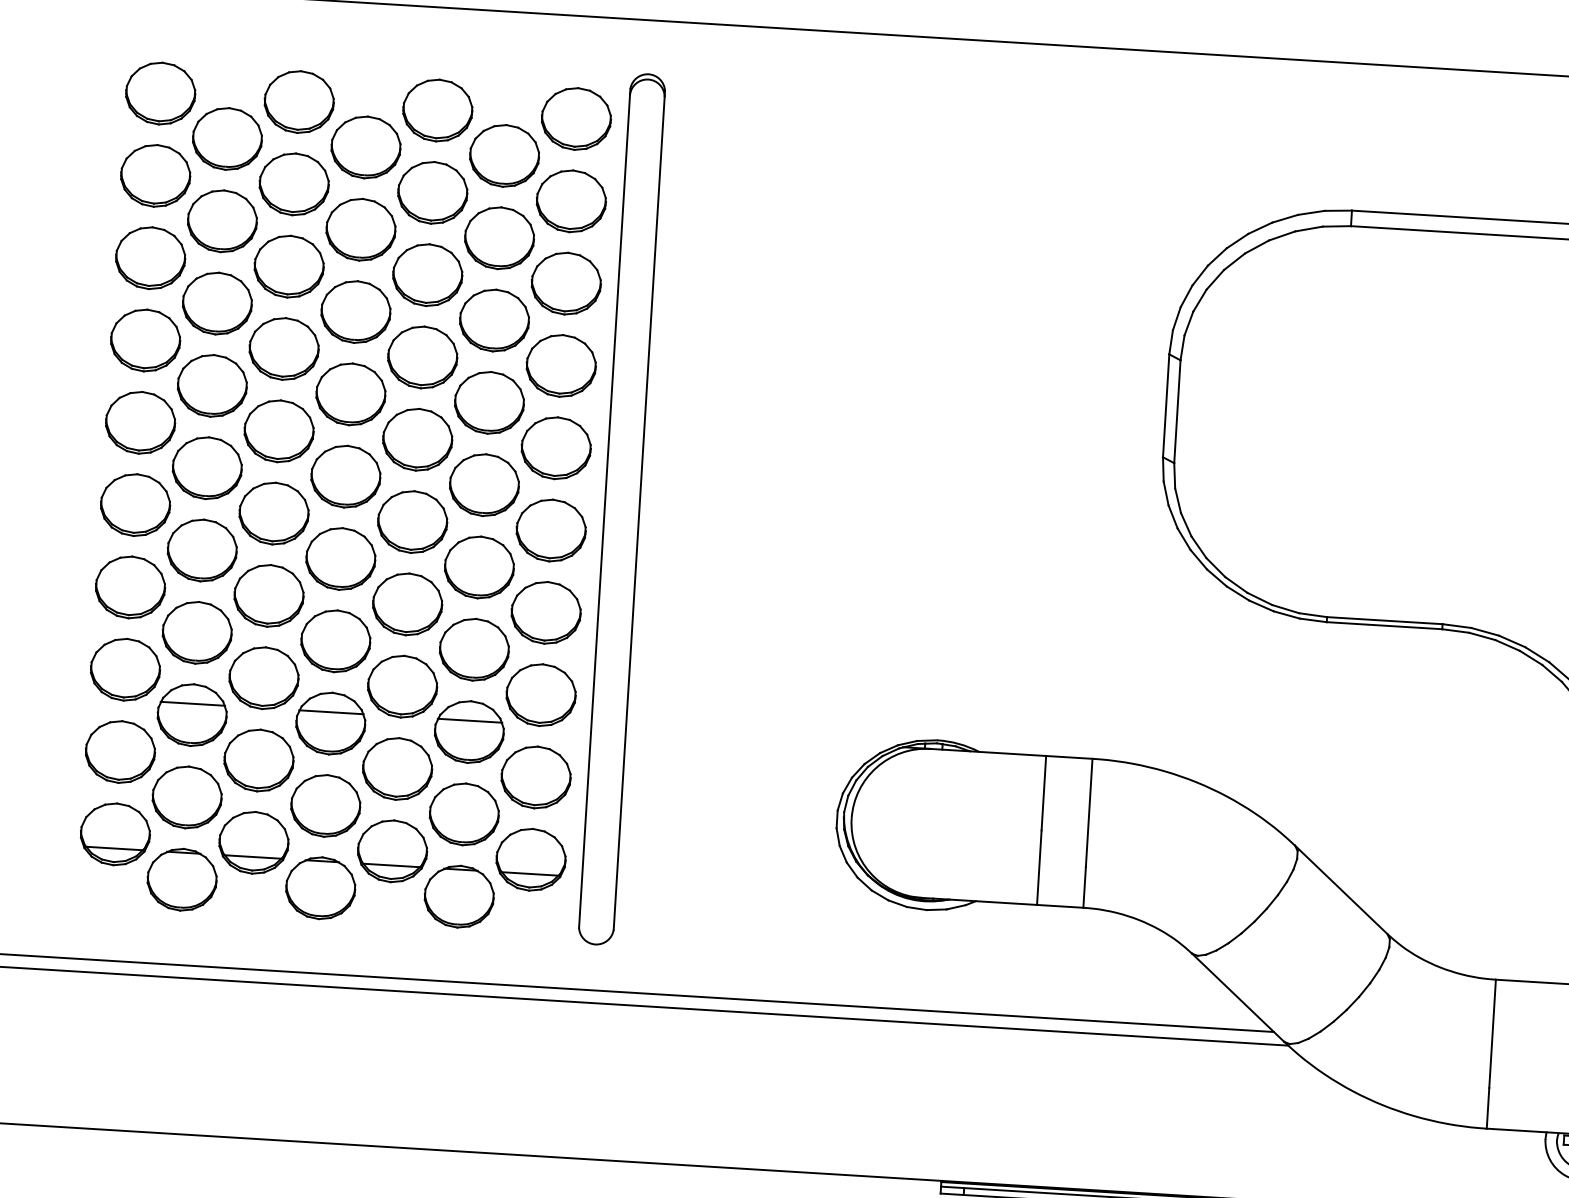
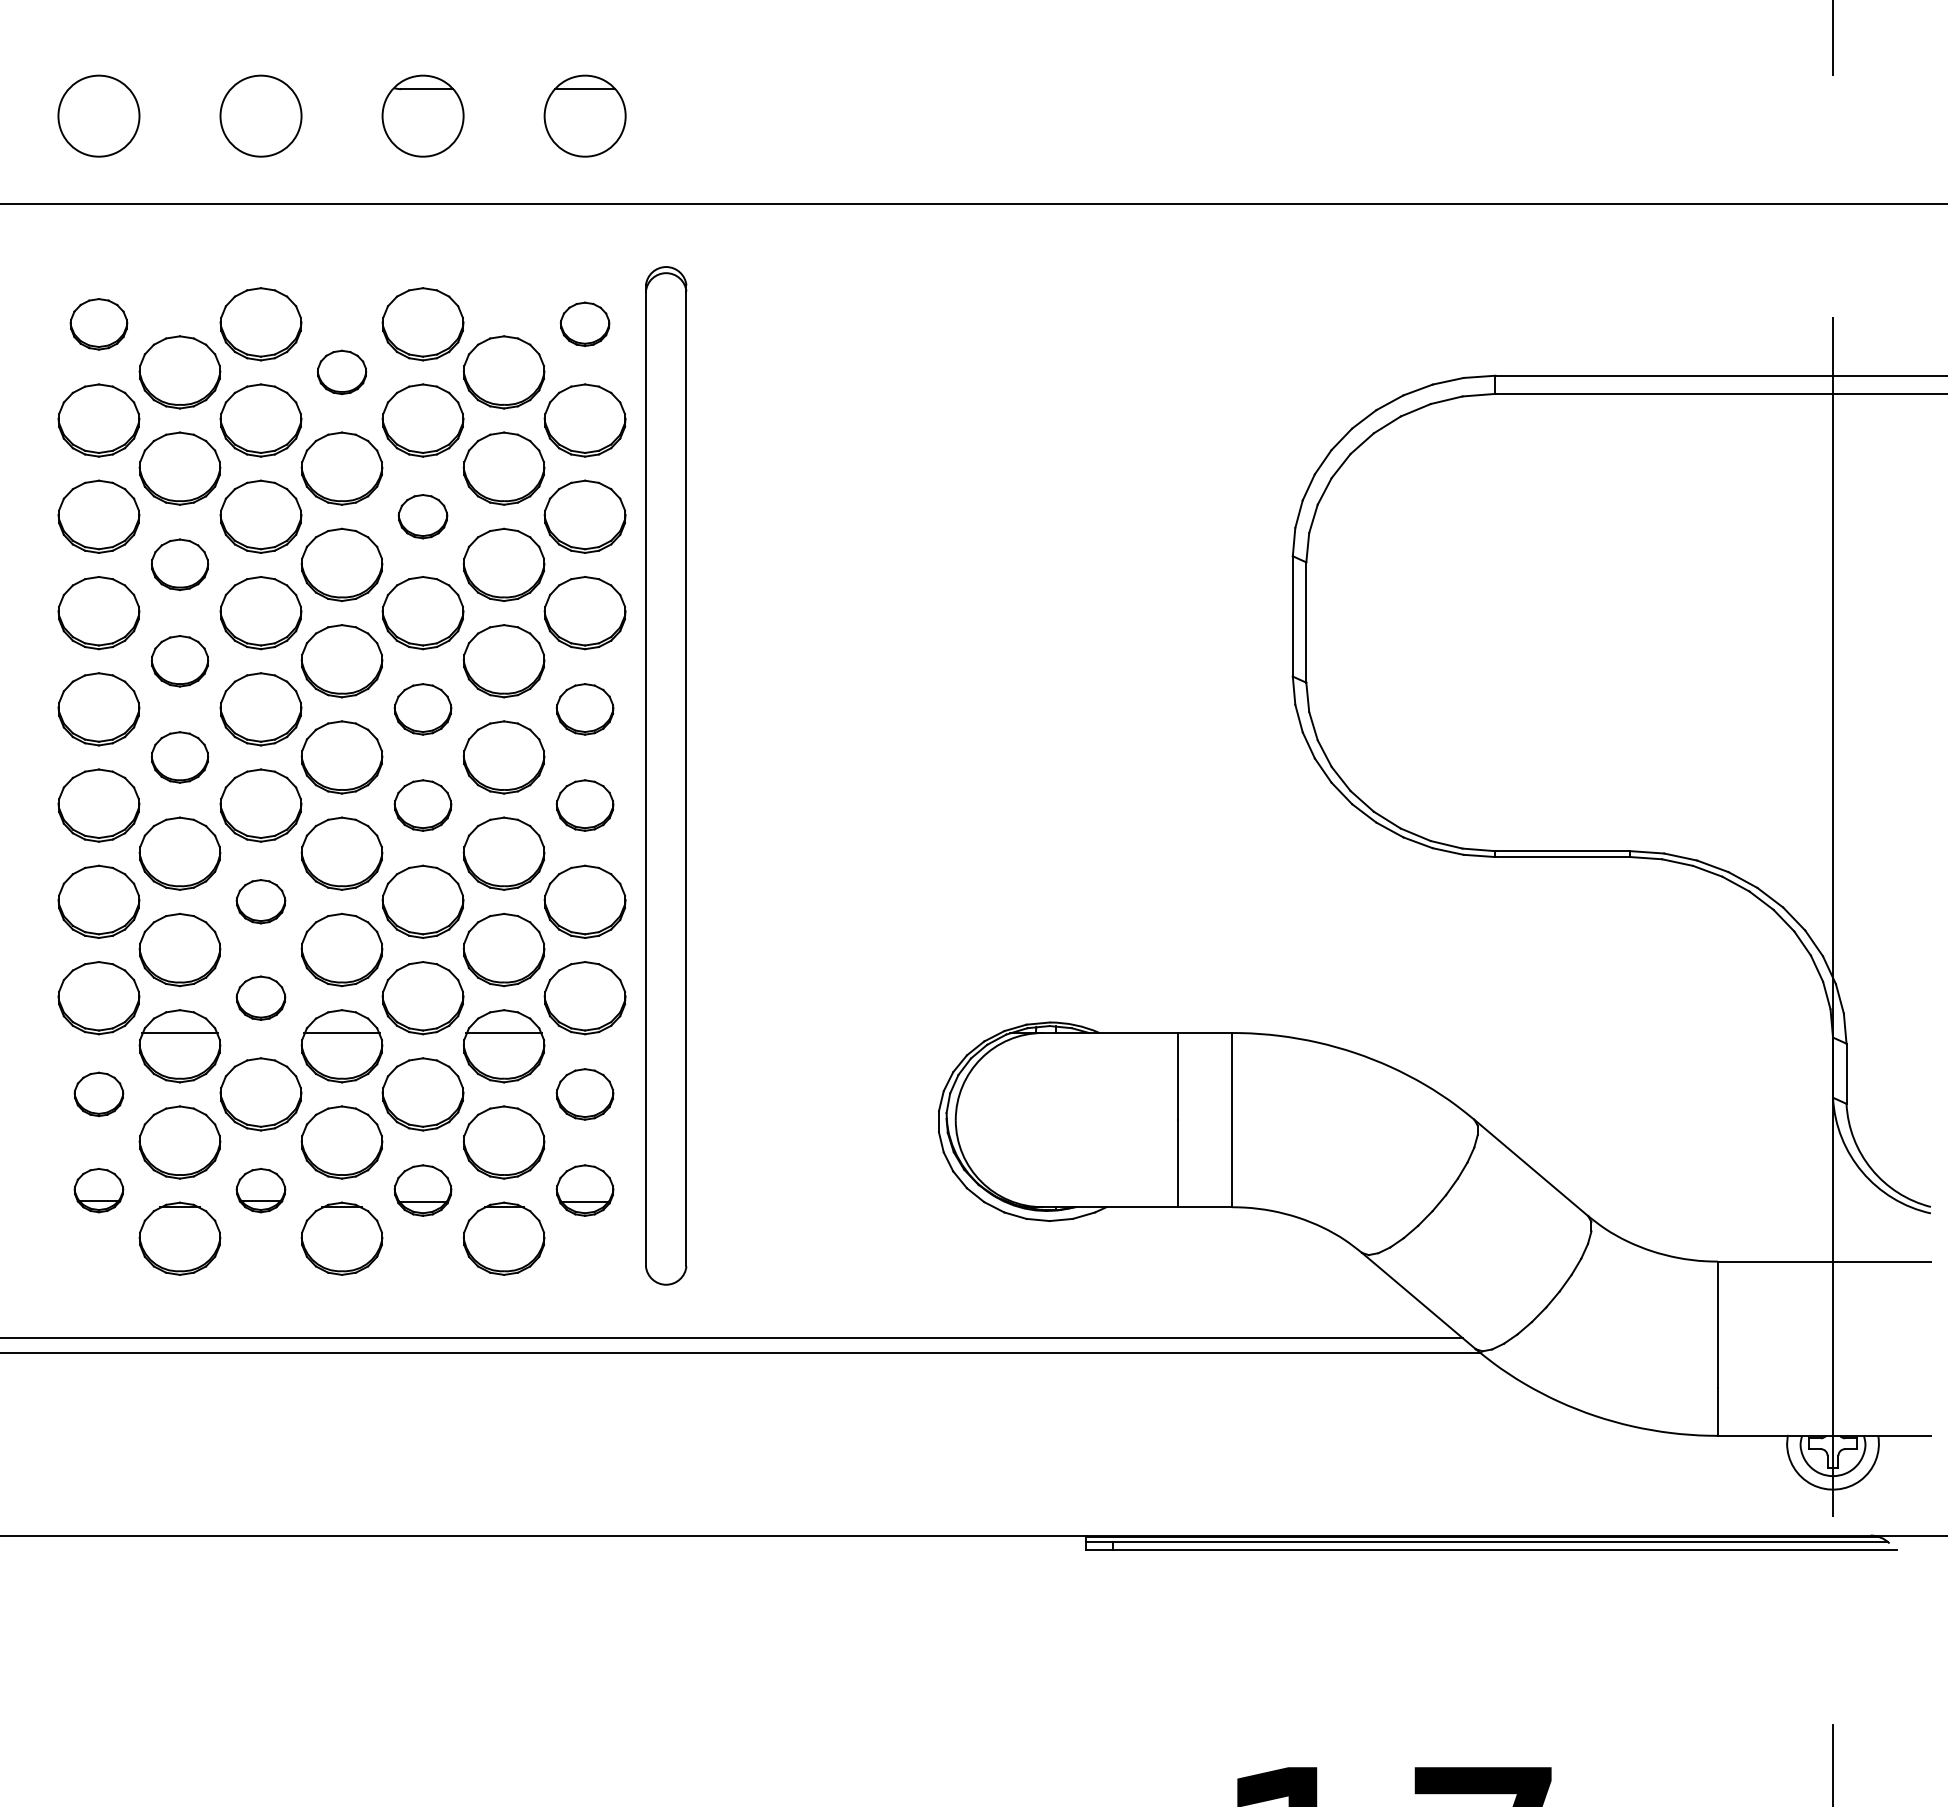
part: (160, 93) -> (98, 324), size x0.7
part: (575, 119) -> (584, 324), size x0.6
part: (365, 147) -> (341, 372), size x0.6
part: (427, 274) -> (422, 516), size x0.6
part: (216, 303) -> (179, 564), size x0.7
part: (211, 386) -> (179, 661), size x0.7
part: (417, 439) -> (422, 709), size x0.7
part: (555, 448) -> (584, 709), size x0.7
part: (206, 468) -> (179, 757), size x0.7
part: (412, 521) -> (422, 805), size x0.7
part: (550, 530) -> (584, 805), size x0.7
part: (268, 595) -> (260, 901), size x0.6
part: (263, 678) -> (260, 998), size x0.6
part: (120, 752) -> (98, 1094), size x0.6
part: (535, 777) -> (584, 1094), size x0.7
part: (114, 834) -> (98, 1190), size x0.6
part: (253, 842) -> (260, 1190), size x0.6
part: (392, 851) -> (422, 1190), size x0.7
part: (530, 859) -> (584, 1190), size x0.7

